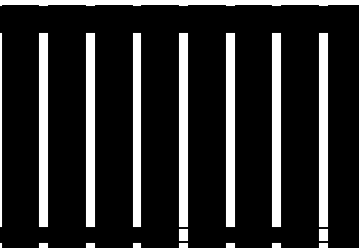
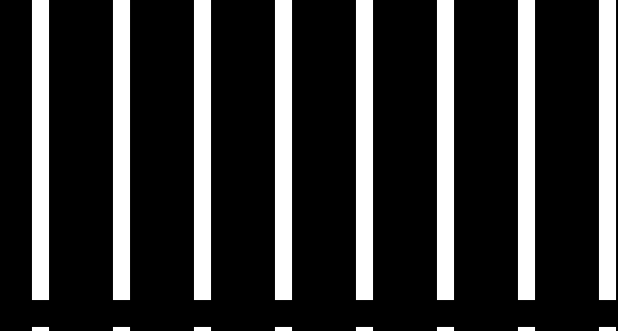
fill: (183, 234) -> (283, 313), added
fill: (323, 234) -> (526, 313), added

